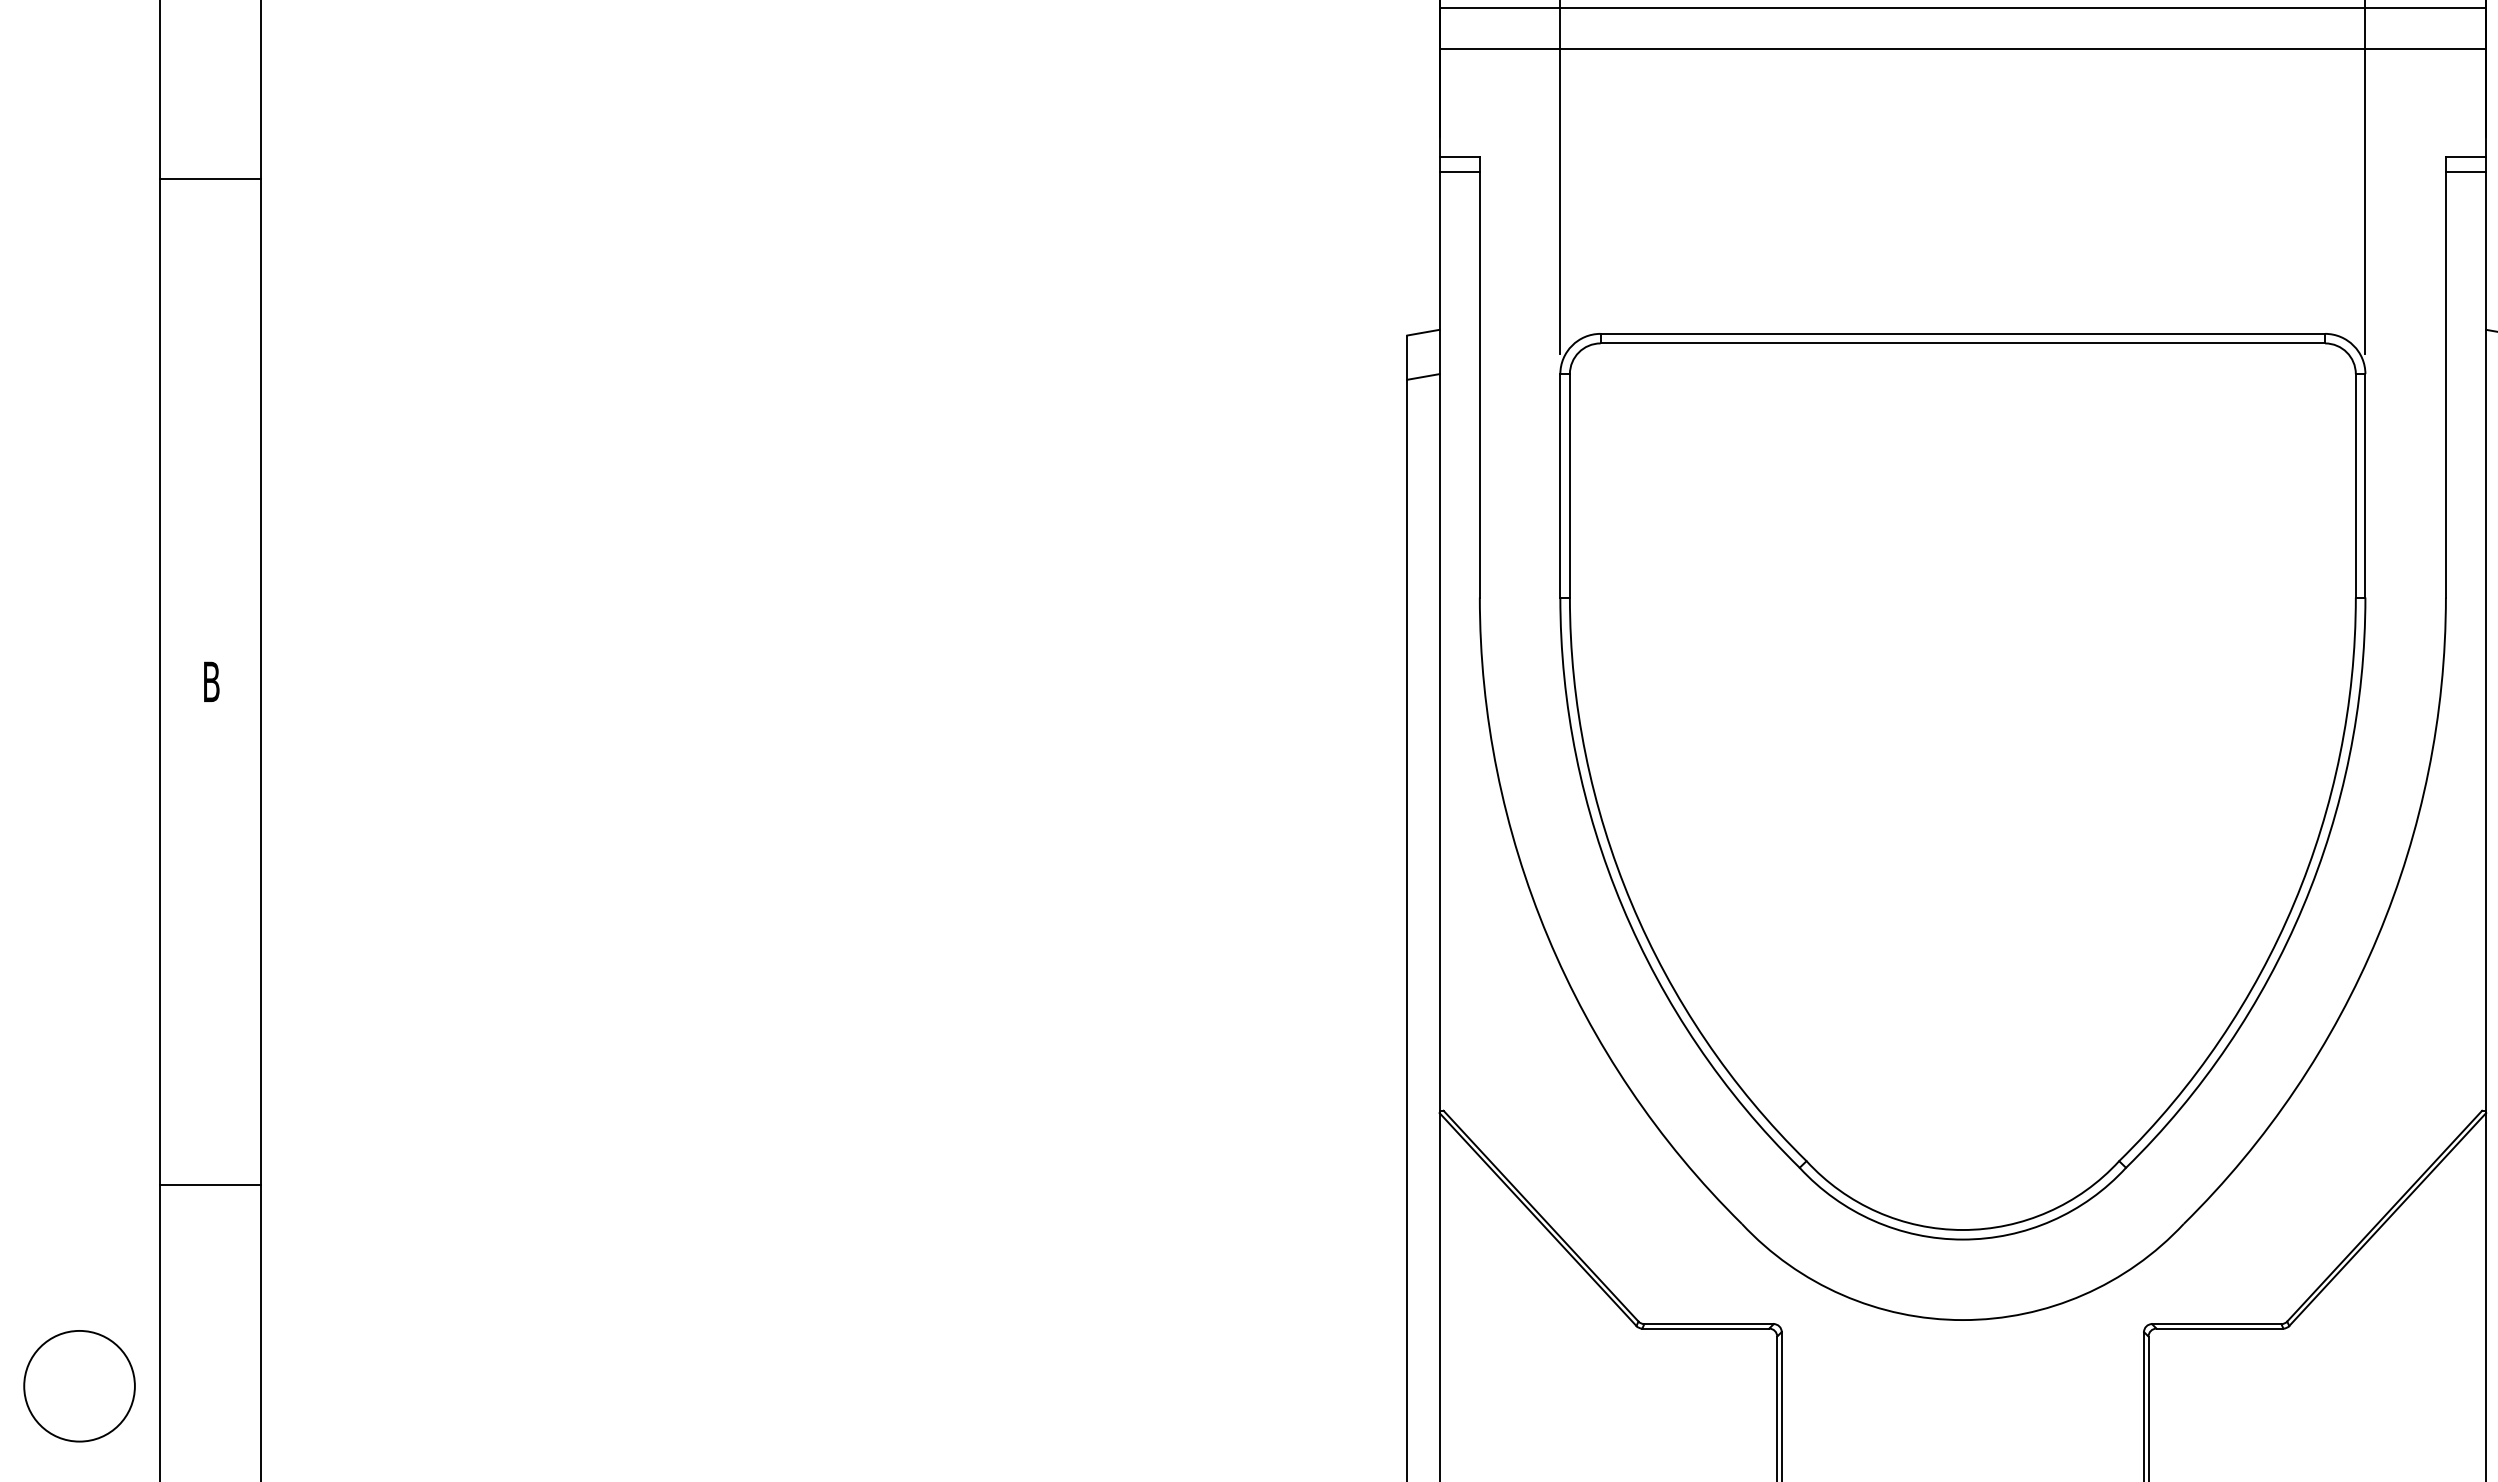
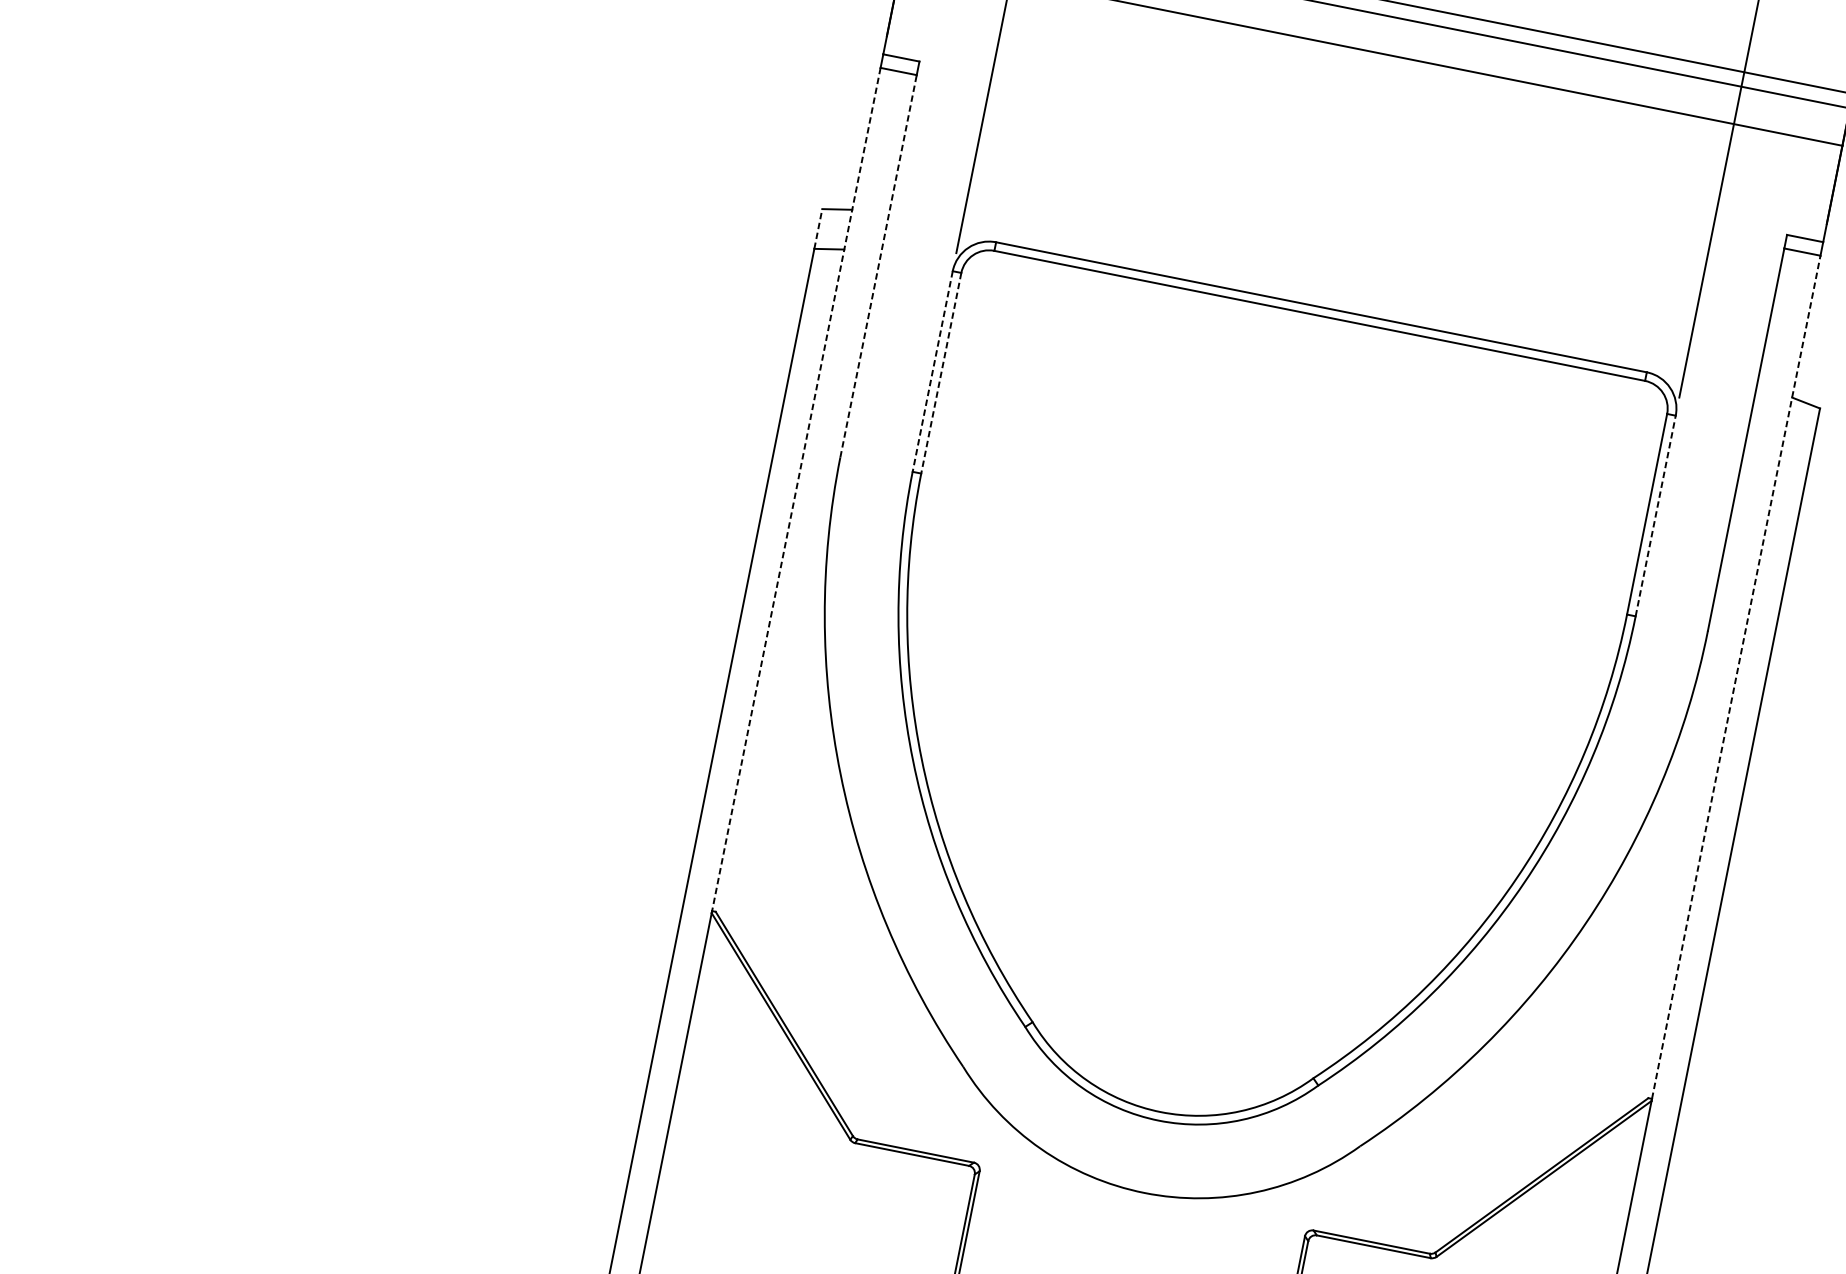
line: (1407, 357) -> (818, 228), solid -> dashed
line: (1479, 384) -> (878, 266), solid -> dashed
line: (1560, 485) -> (932, 371), solid -> dashed
line: (1569, 485) -> (940, 372), solid -> dashed
line: (2365, 485) -> (1655, 515), solid -> dashed
line: (2486, 640) -> (1736, 676), solid -> dashed
line: (1439, 641) -> (796, 489), solid -> dashed

